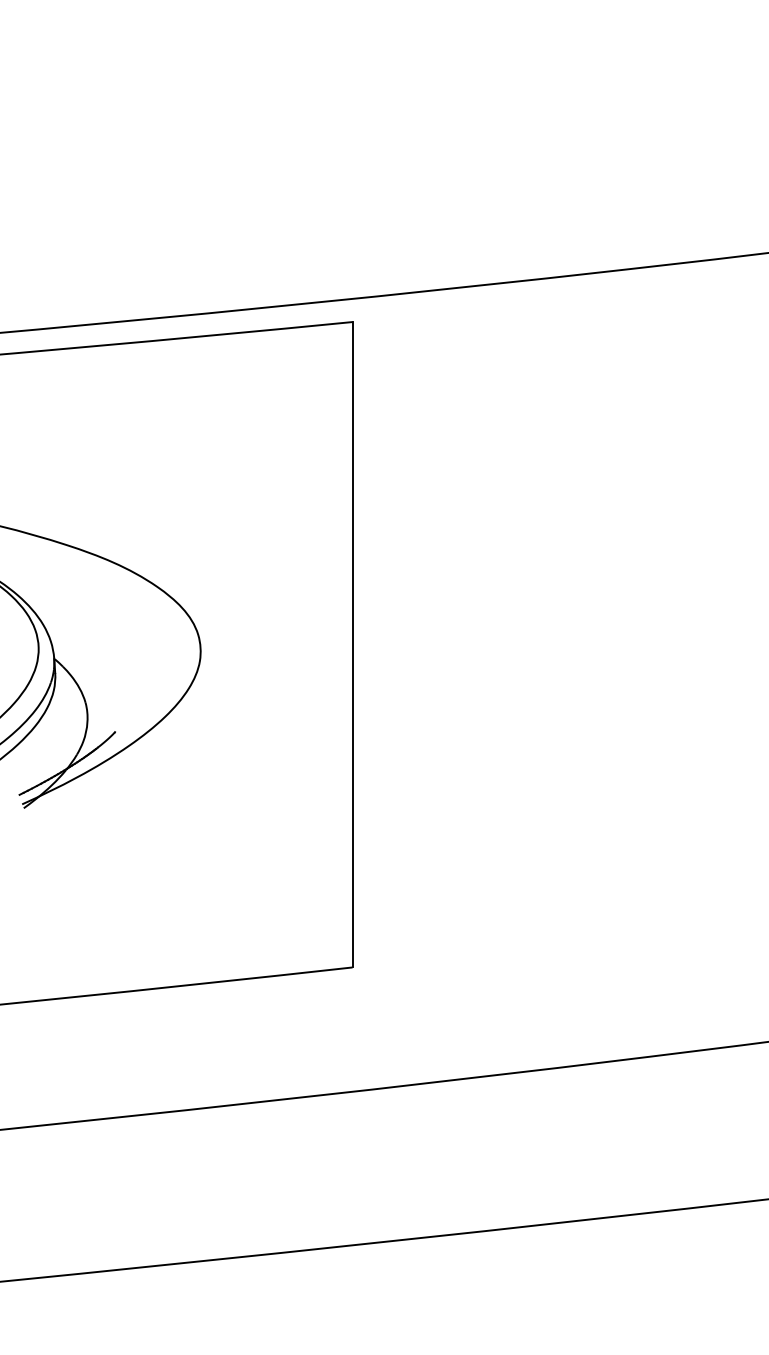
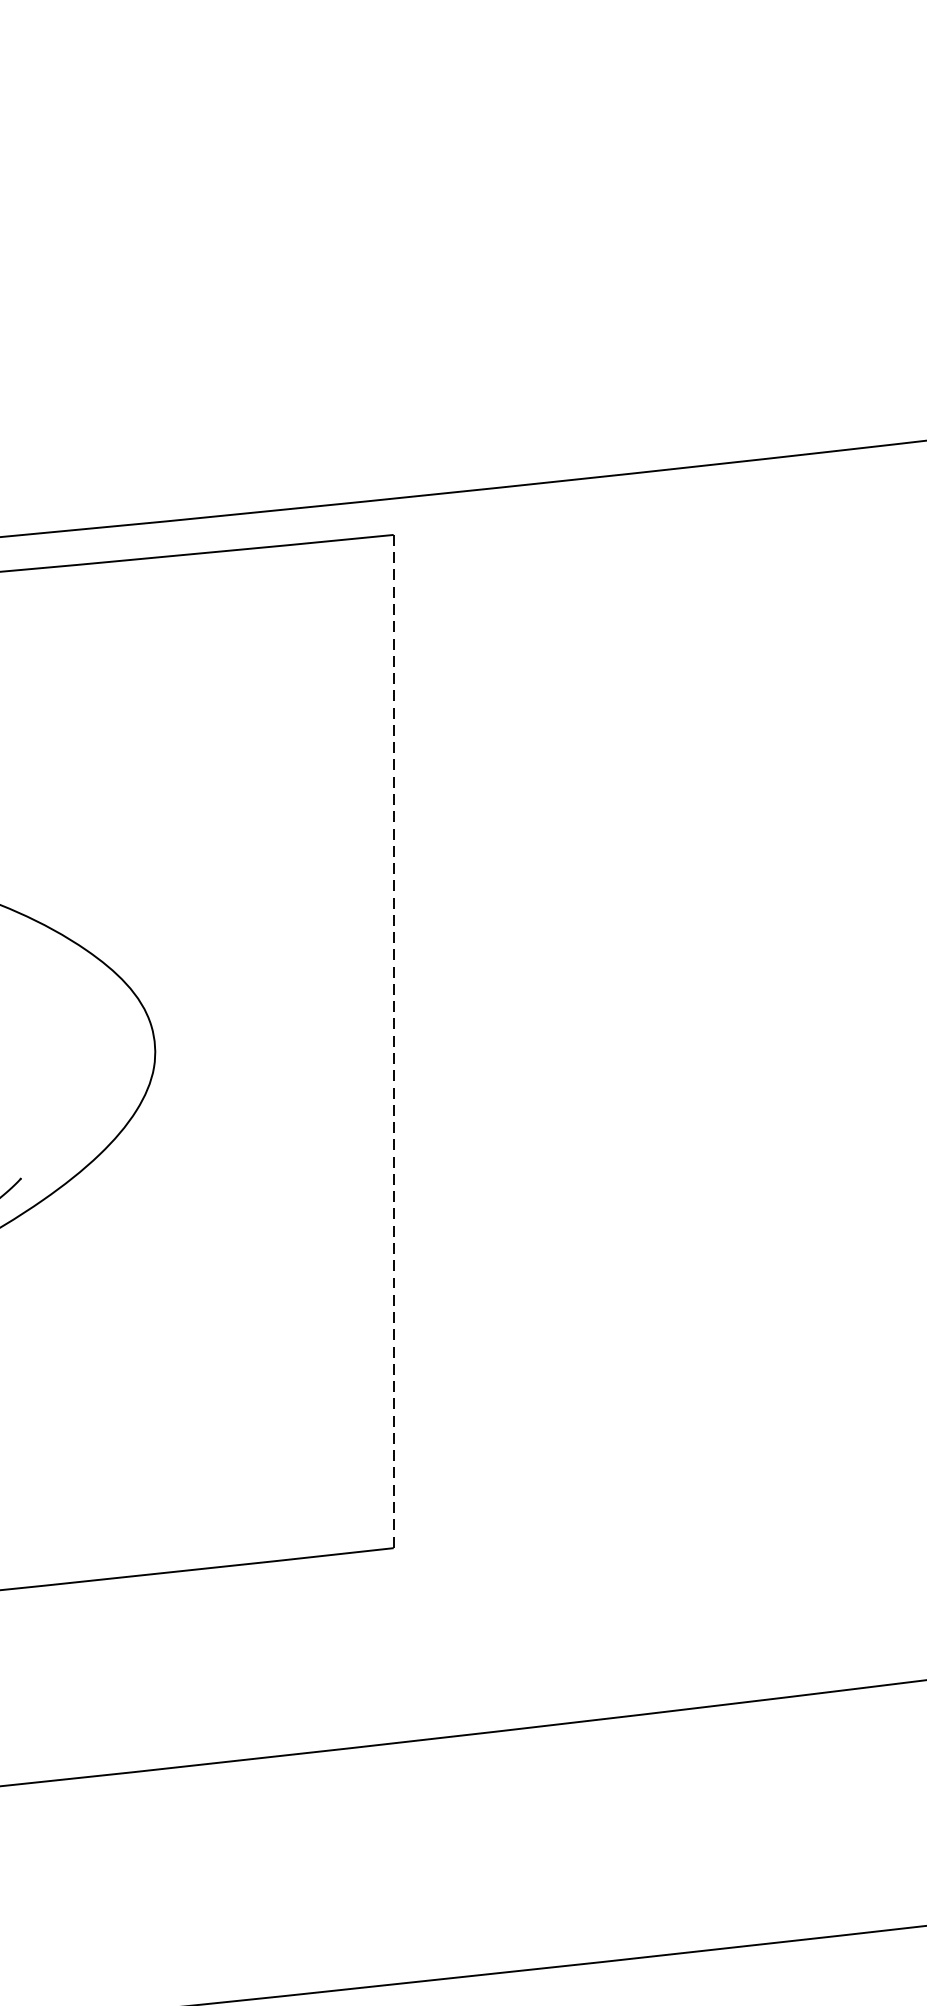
line: (352, 644) -> (393, 1041), solid -> dashed

